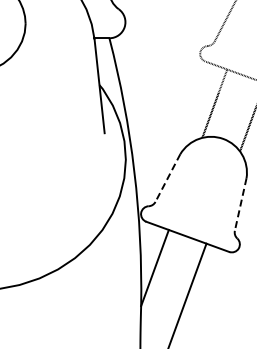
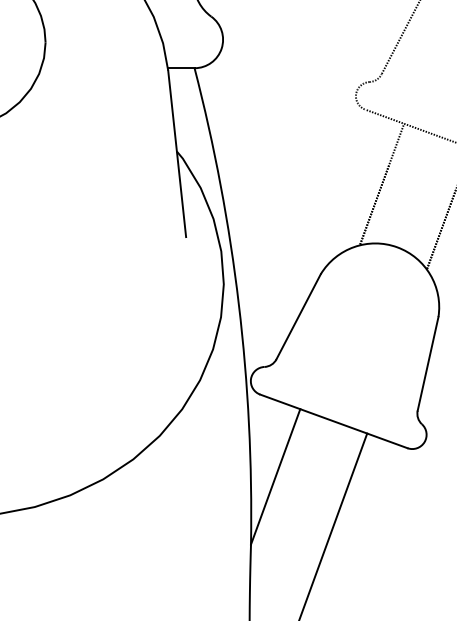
line: (167, 178) -> (297, 317), dashed -> solid
line: (240, 204) -> (427, 363), dashed -> solid

